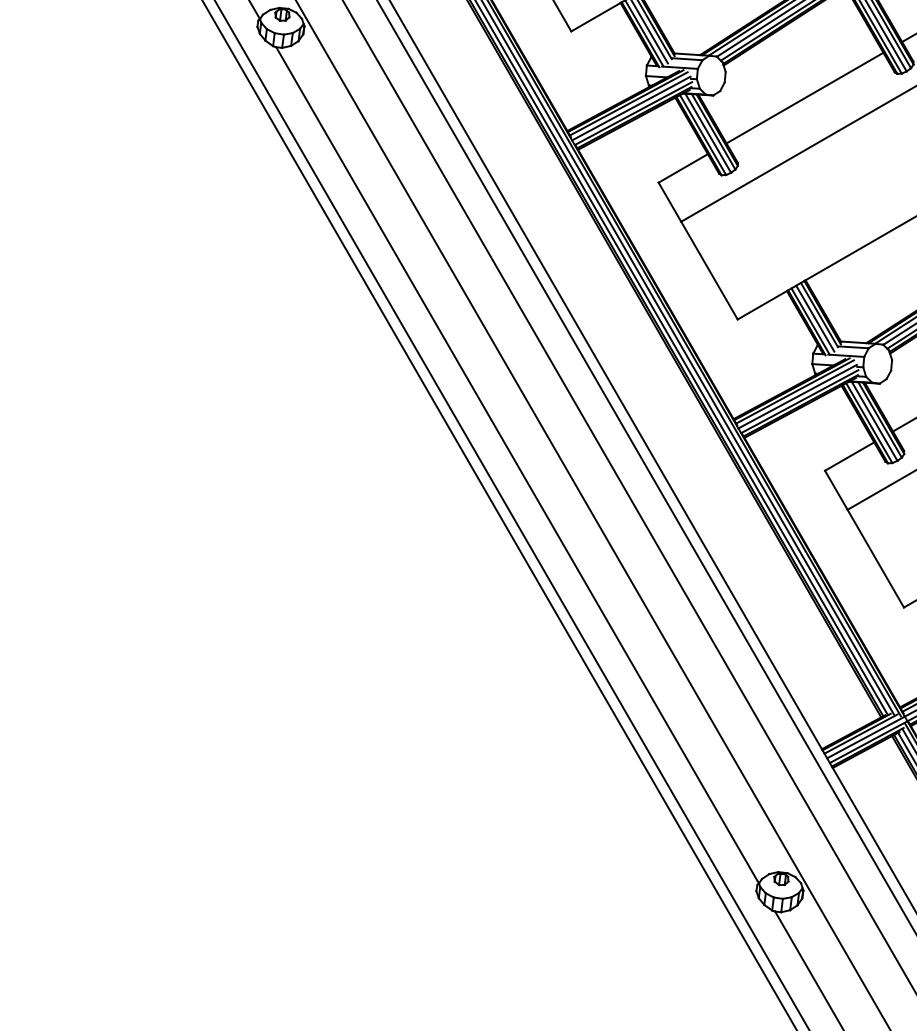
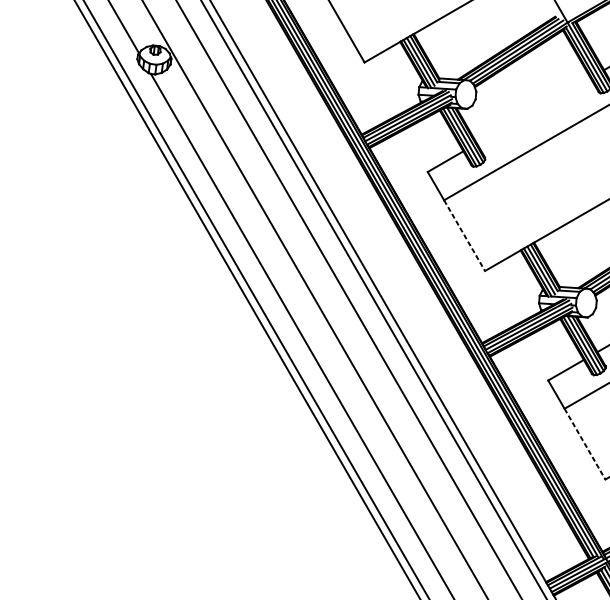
line: (804, 97) -> (533, 110), removed
line: (709, 271) -> (464, 236), solid -> dashed
line: (876, 559) -> (585, 444), solid -> dashed

